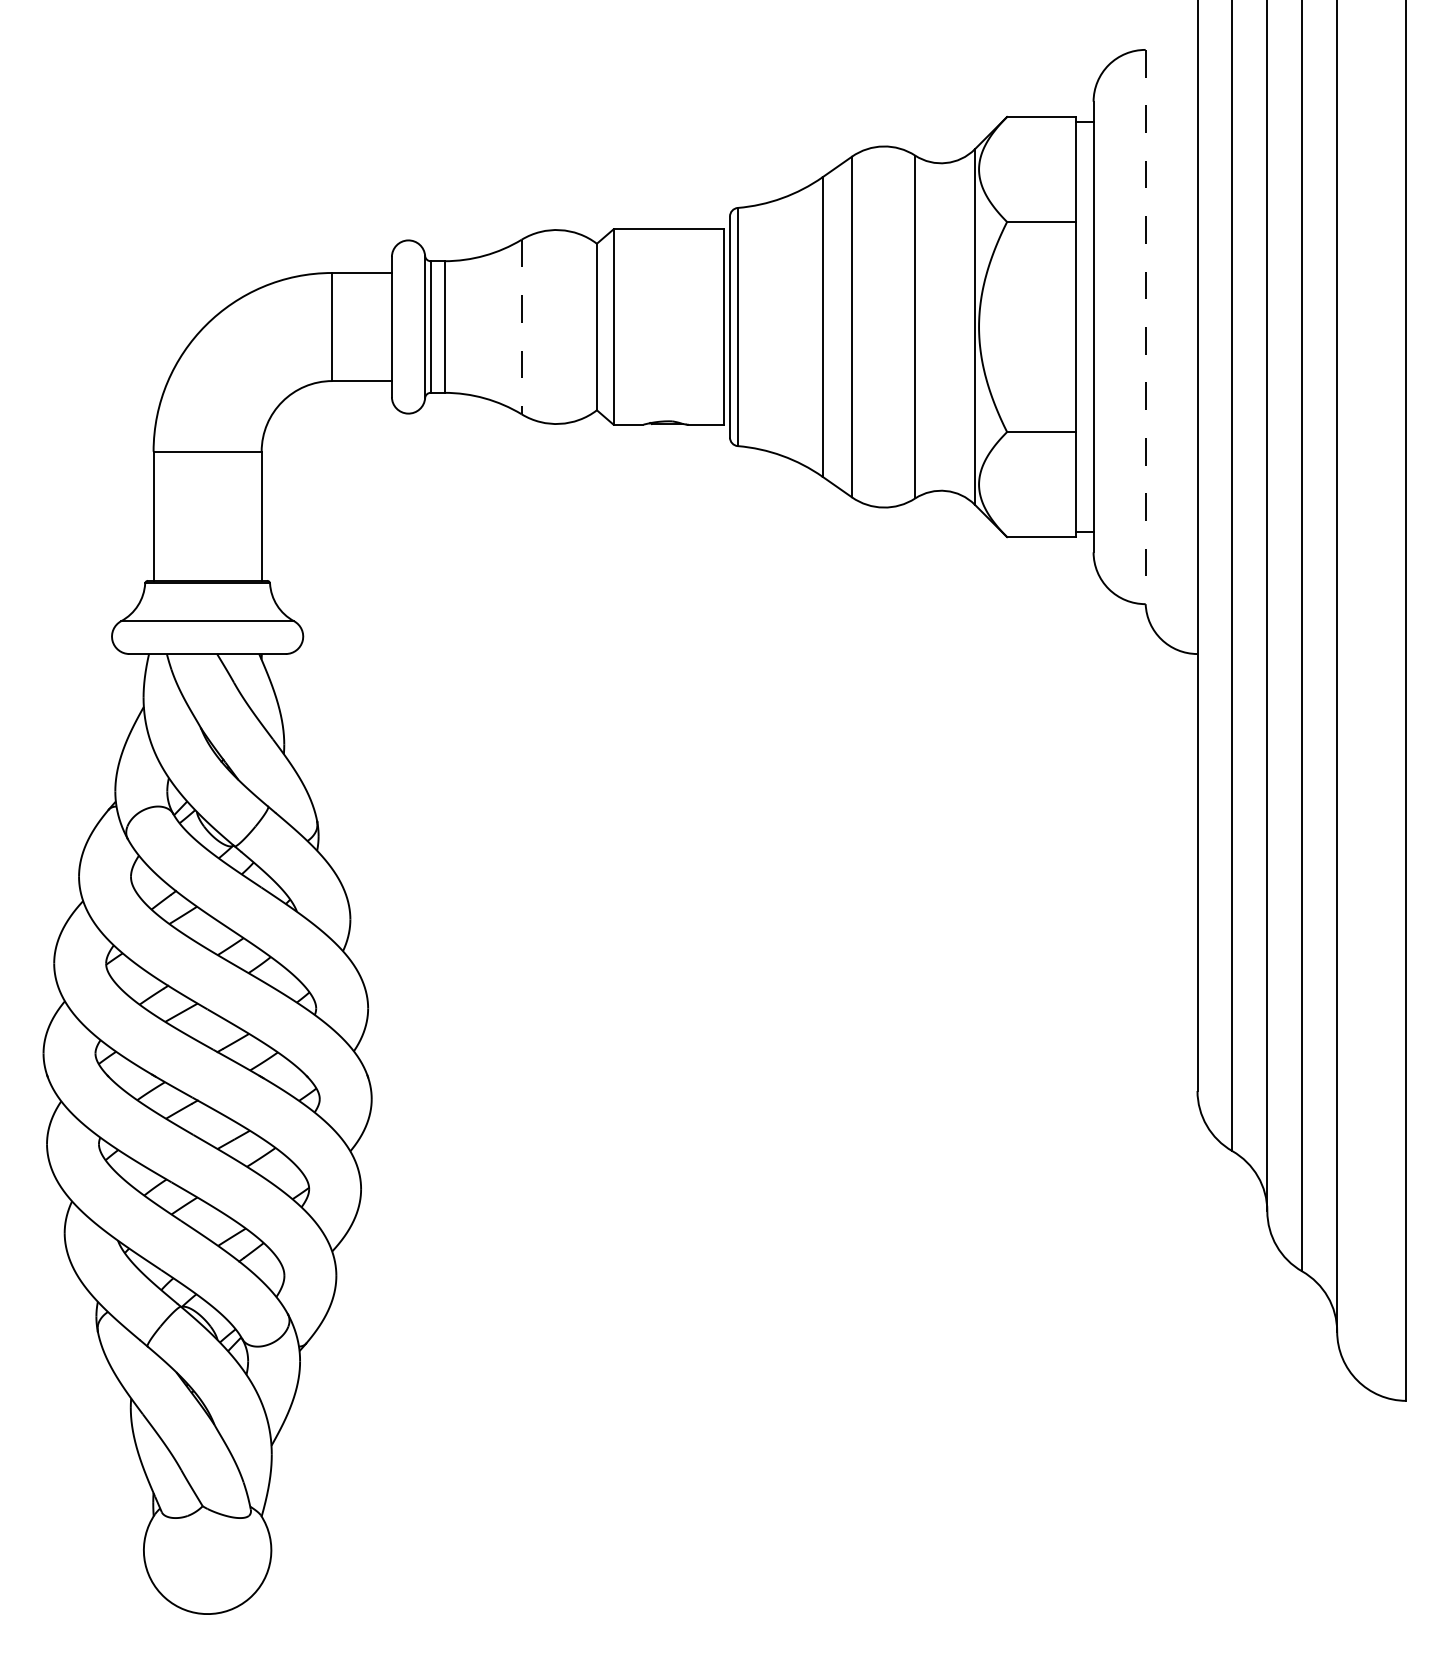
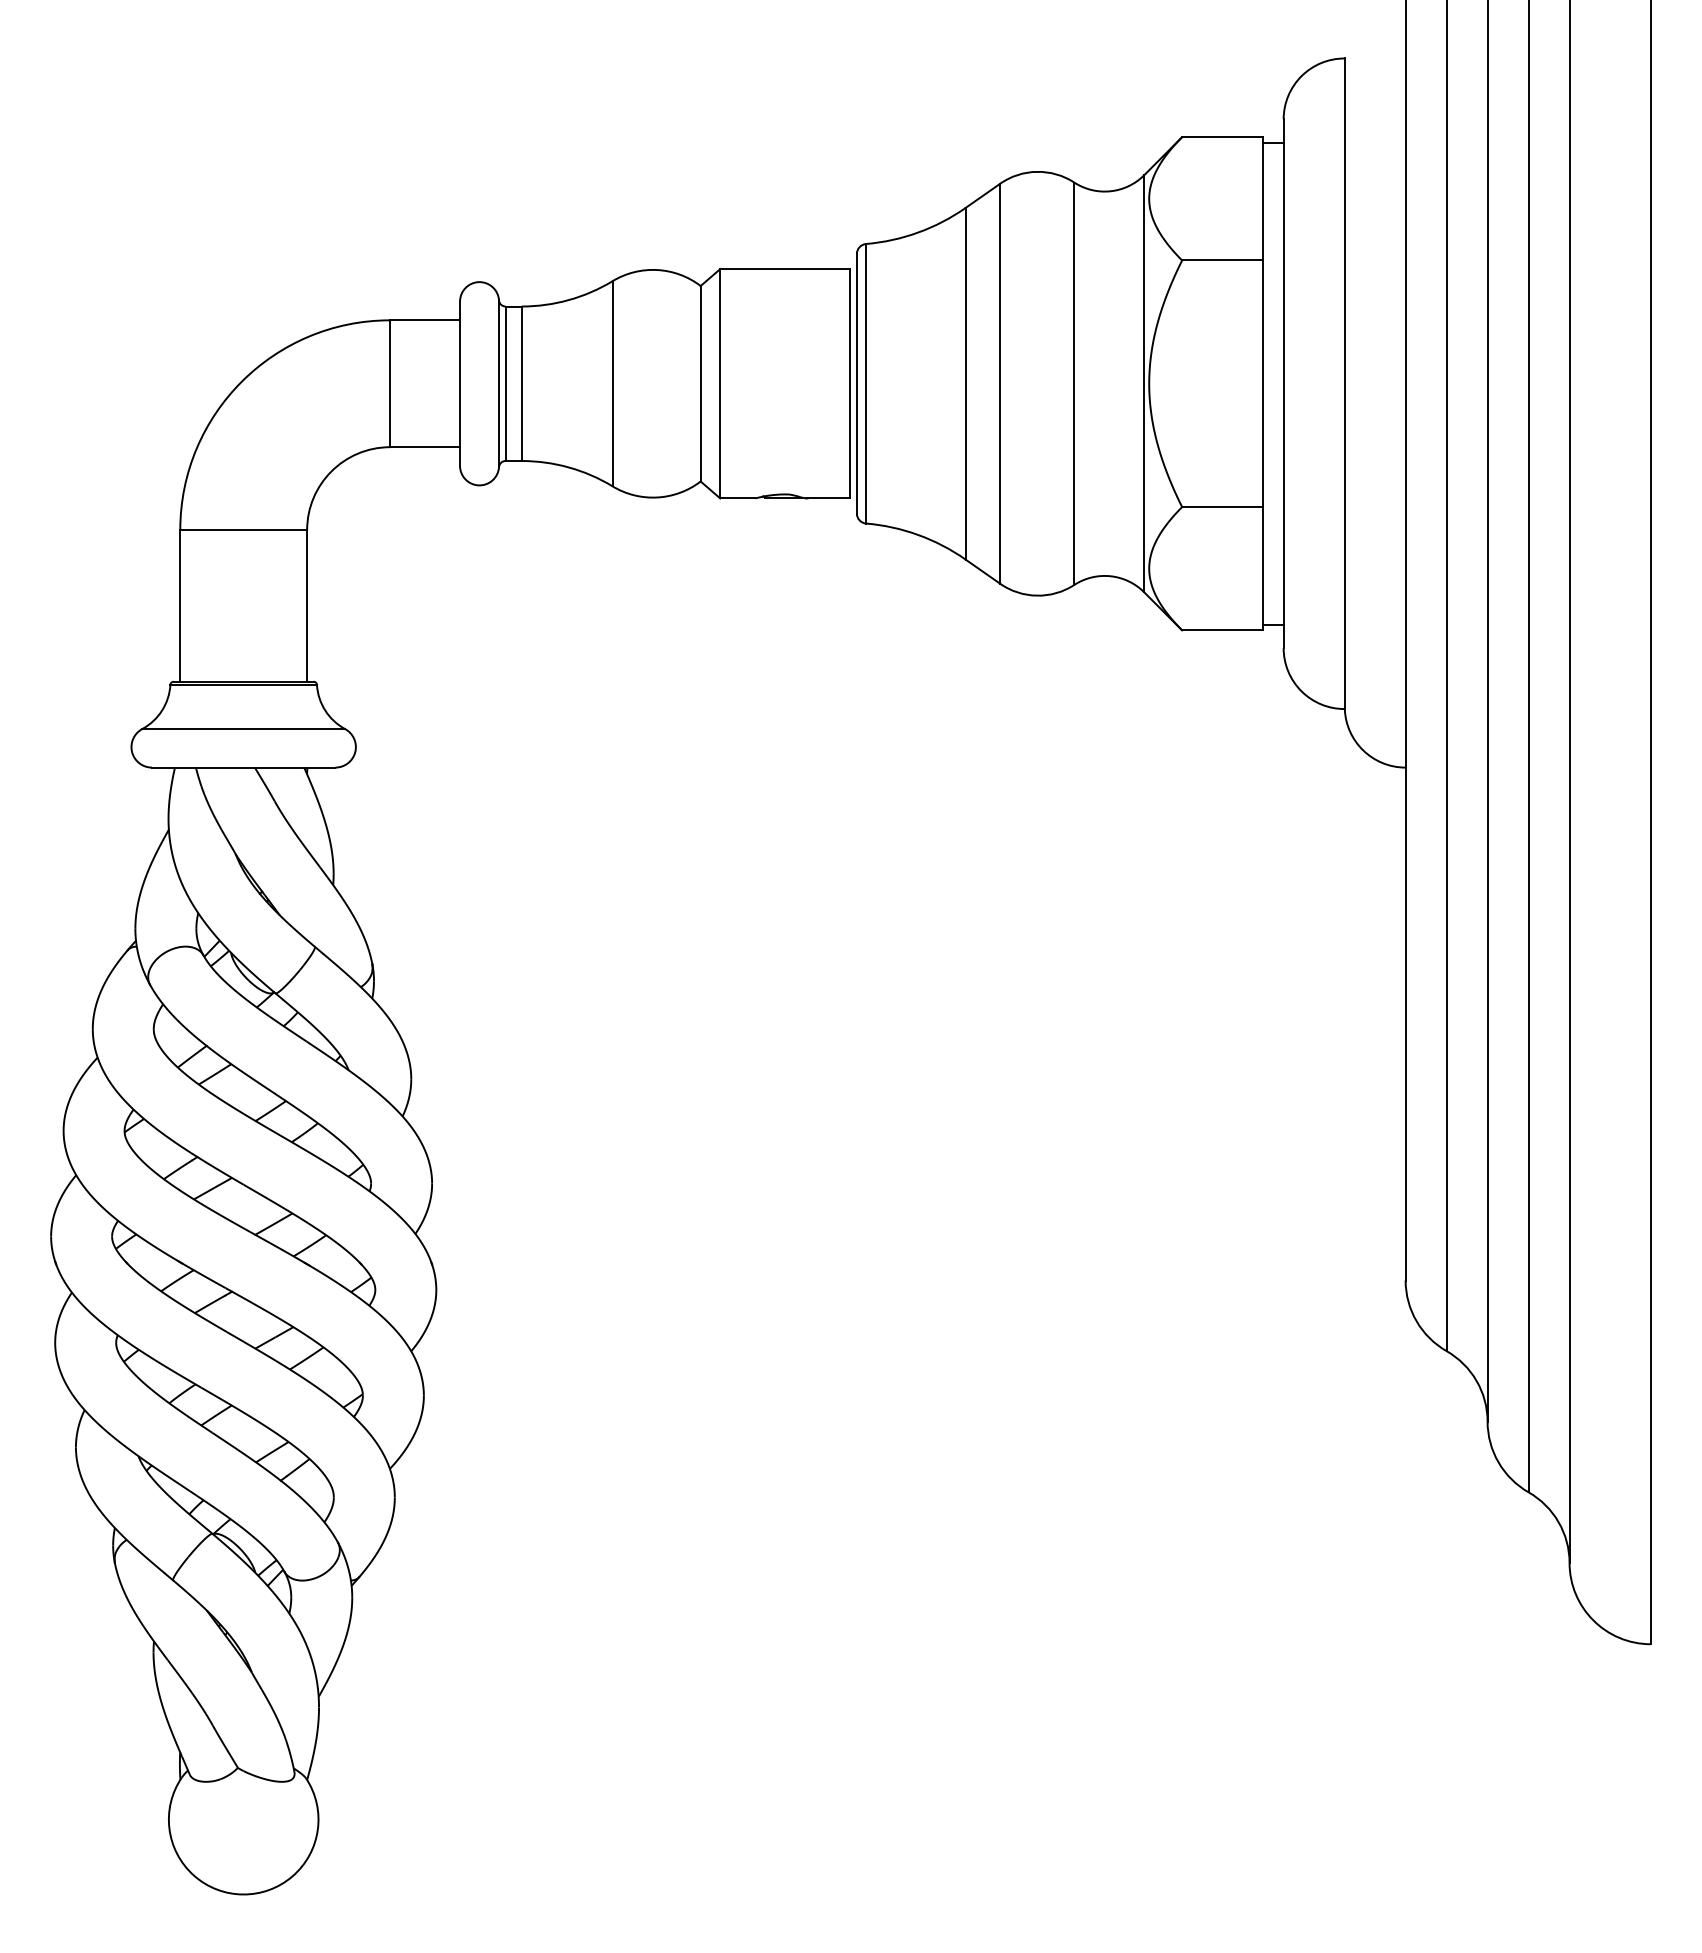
line: (521, 327) -> (612, 384), dashed -> solid
line: (1145, 327) -> (1344, 384), dashed -> solid

